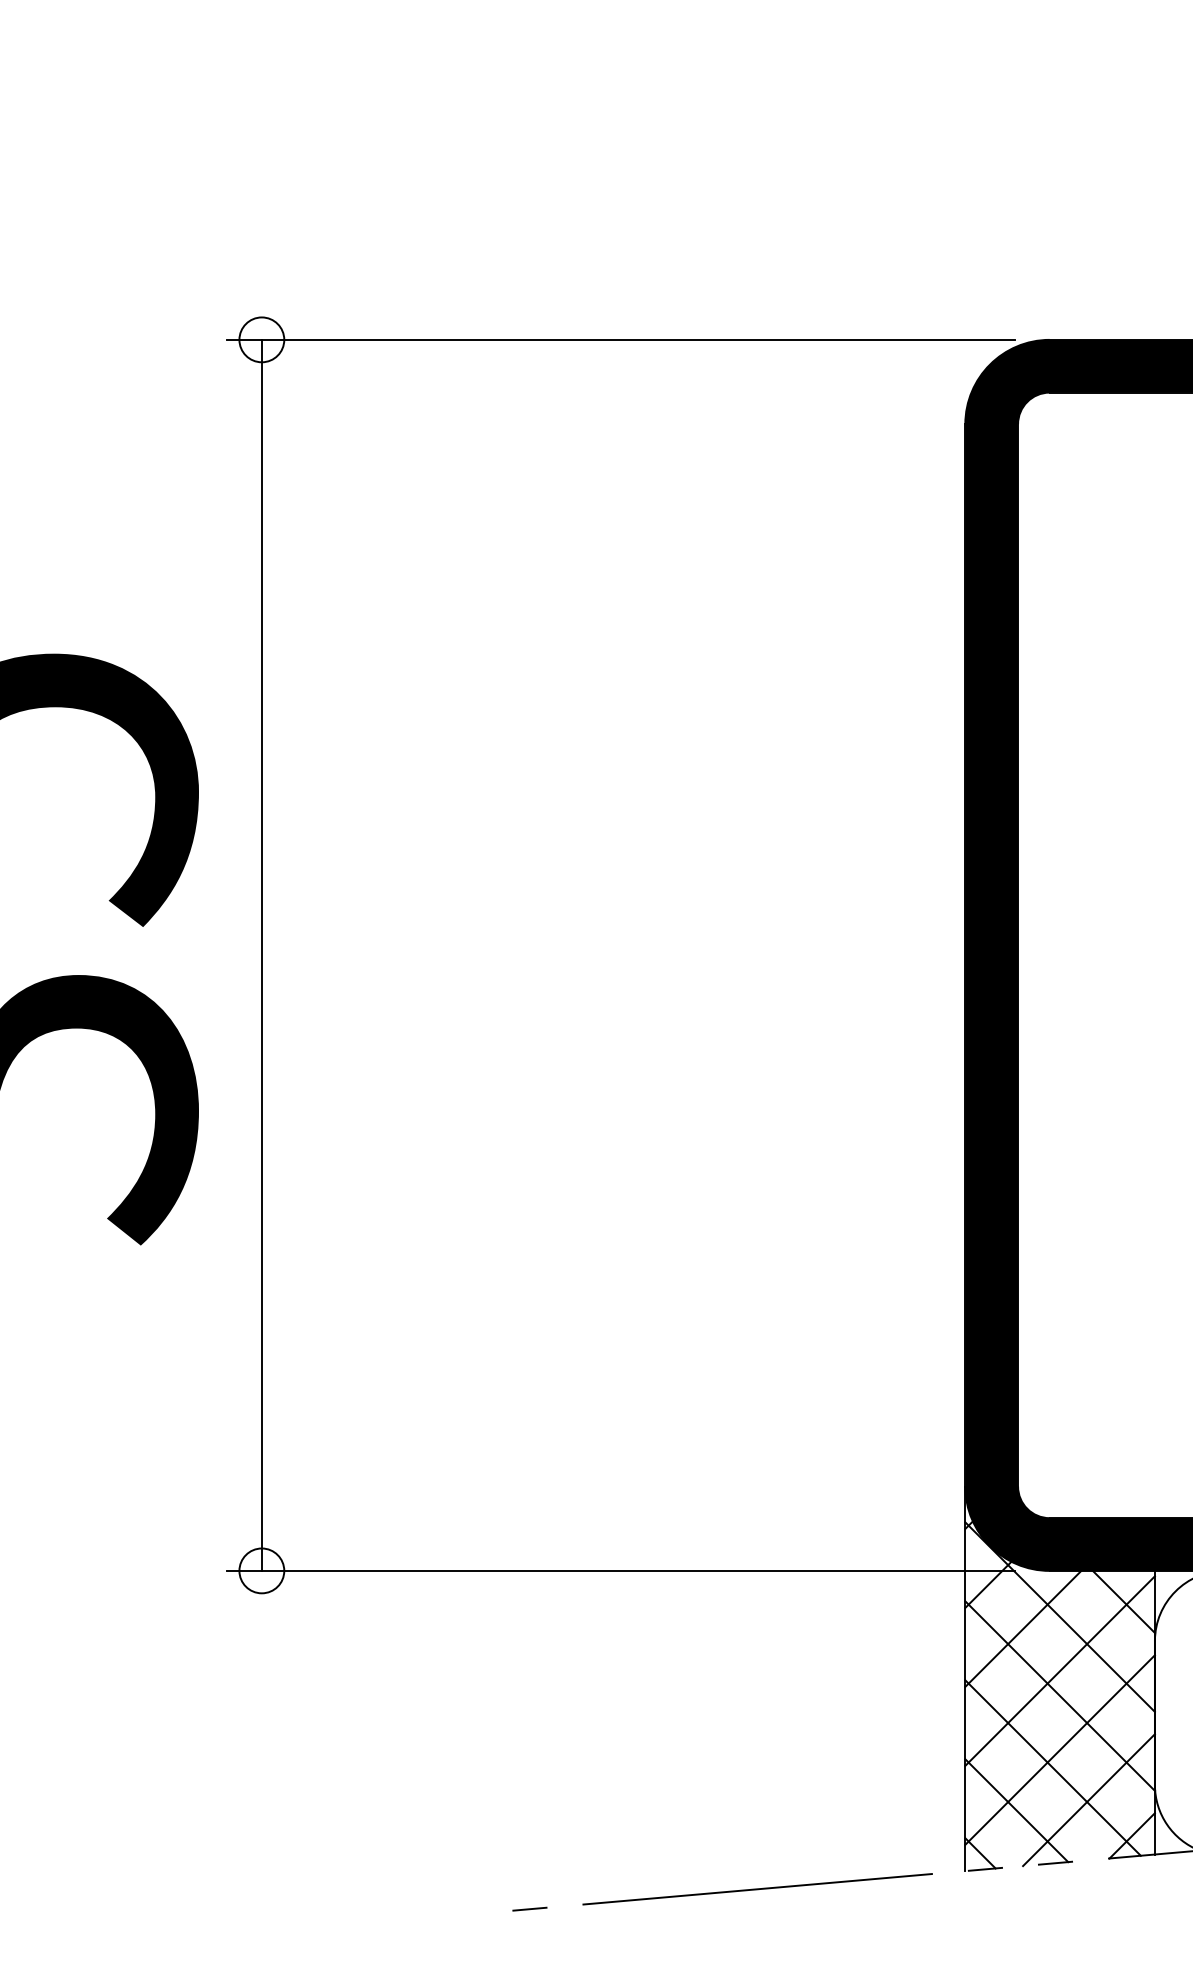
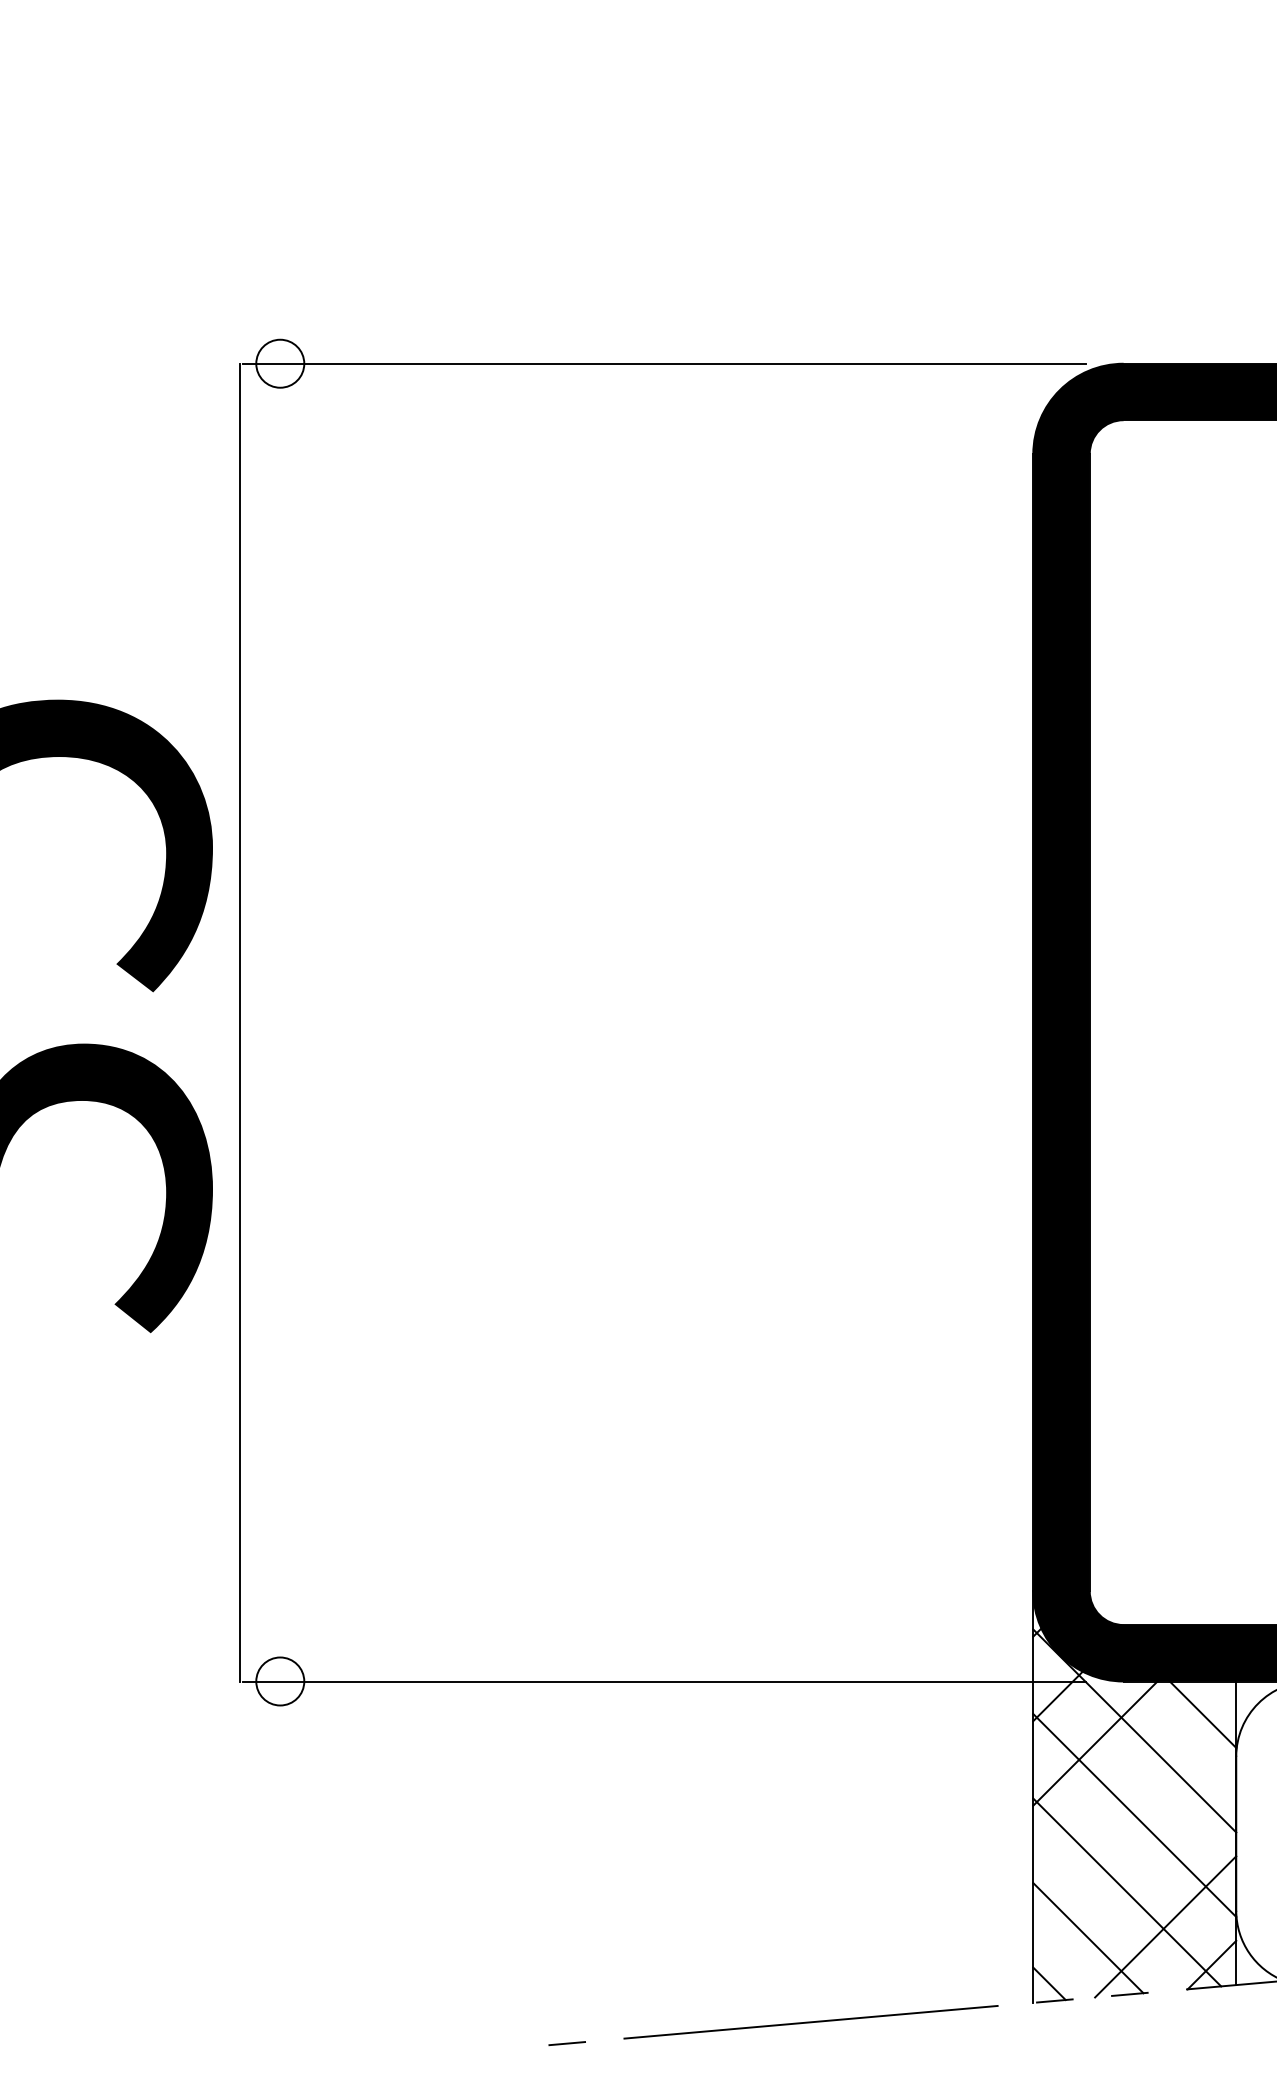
line: (262, 955) -> (240, 1022), moved
line: (1059, 1670) -> (1134, 1788), removed
line: (1059, 1749) -> (1134, 1872), removed

